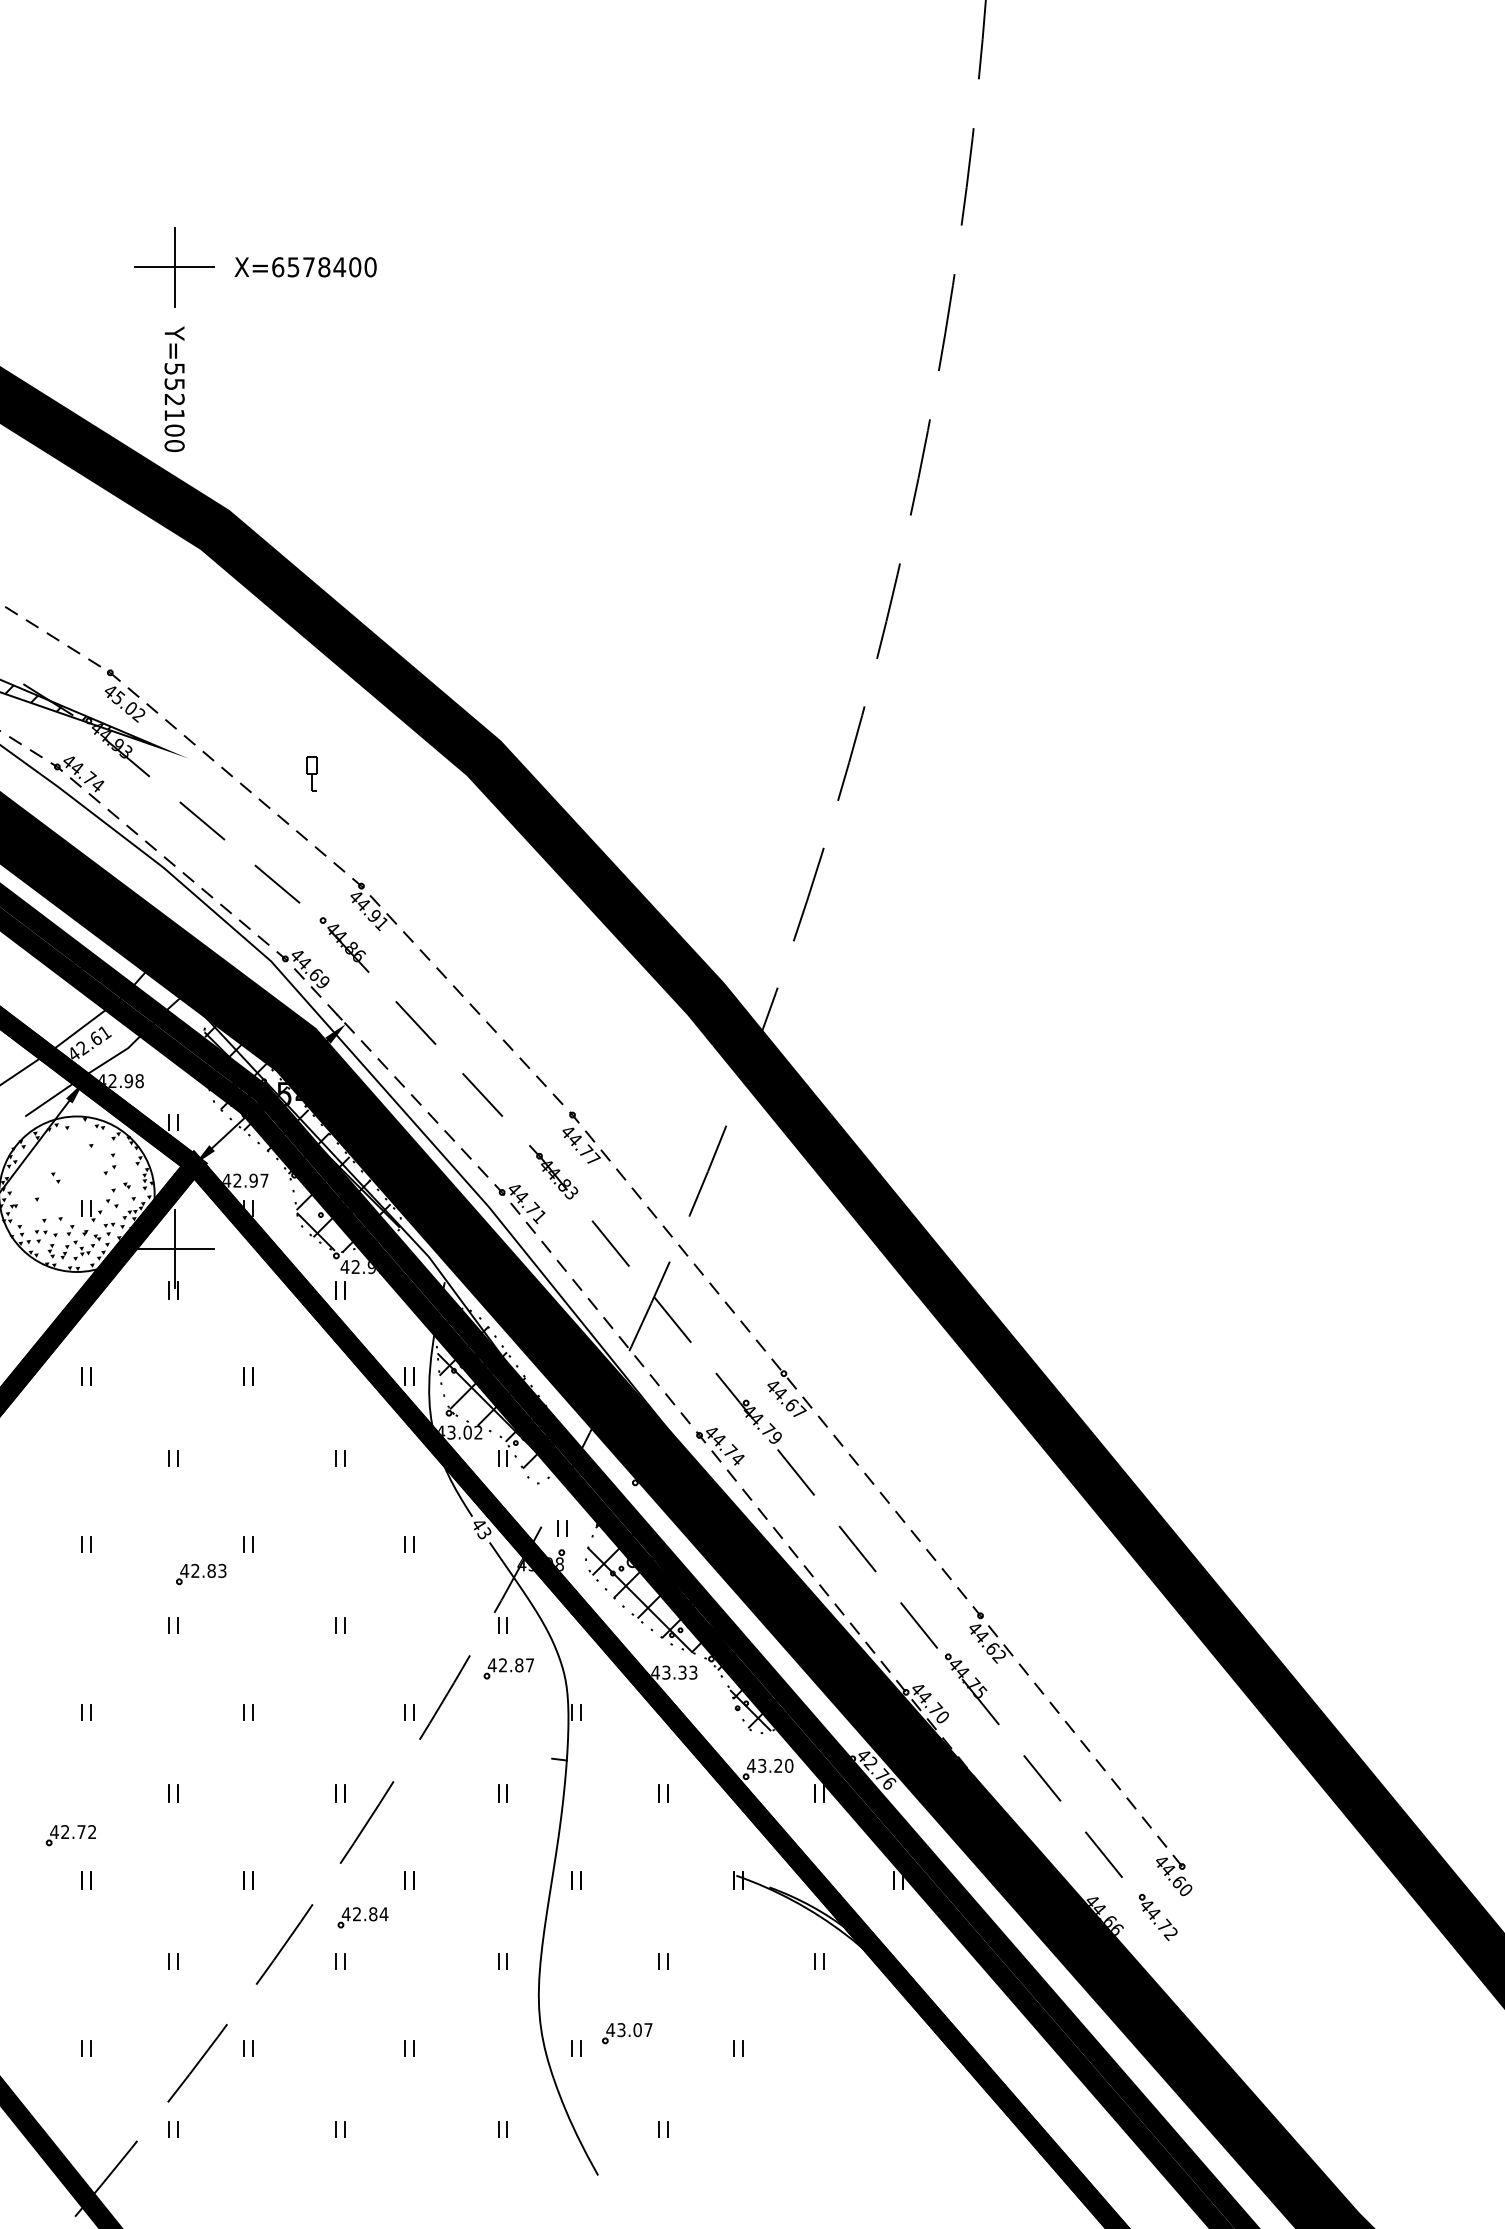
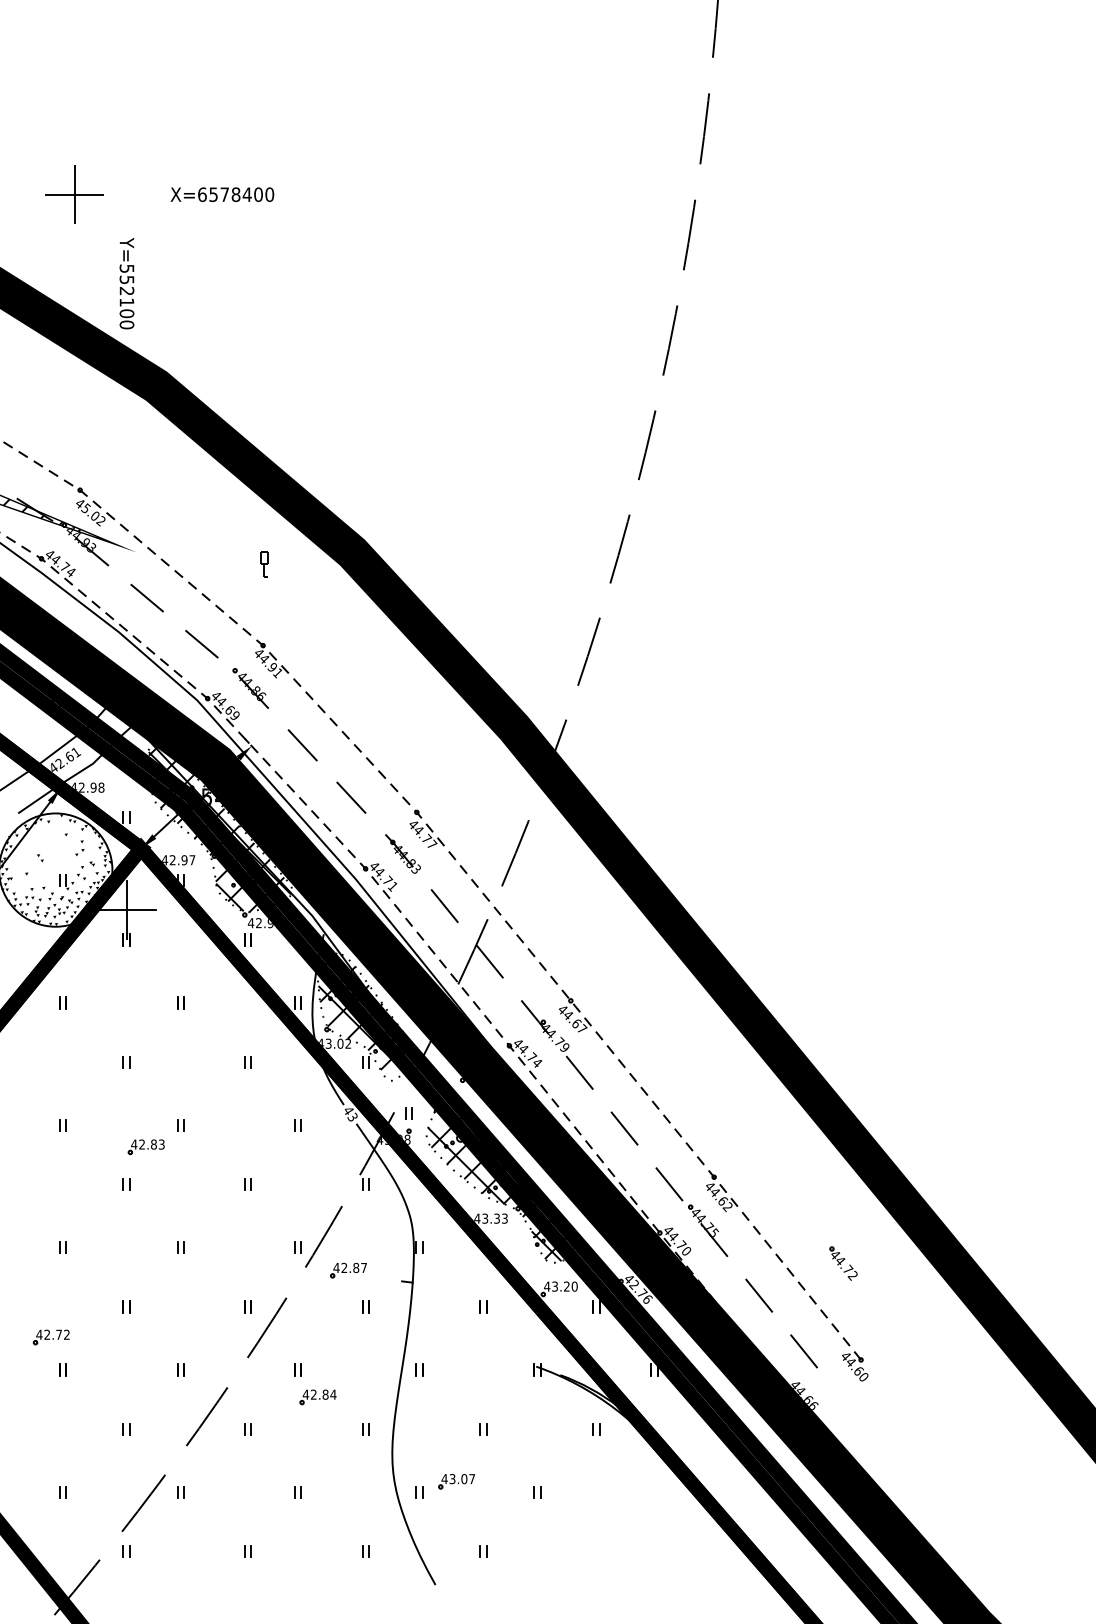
part: (174, 267) -> (74, 194), moved
part: (311, 773) -> (263, 563), moved
part: (508, 1668) -> (348, 1270), moved
part: (362, 1917) -> (317, 1397), moved
part: (1157, 1917) -> (843, 1263), moved

